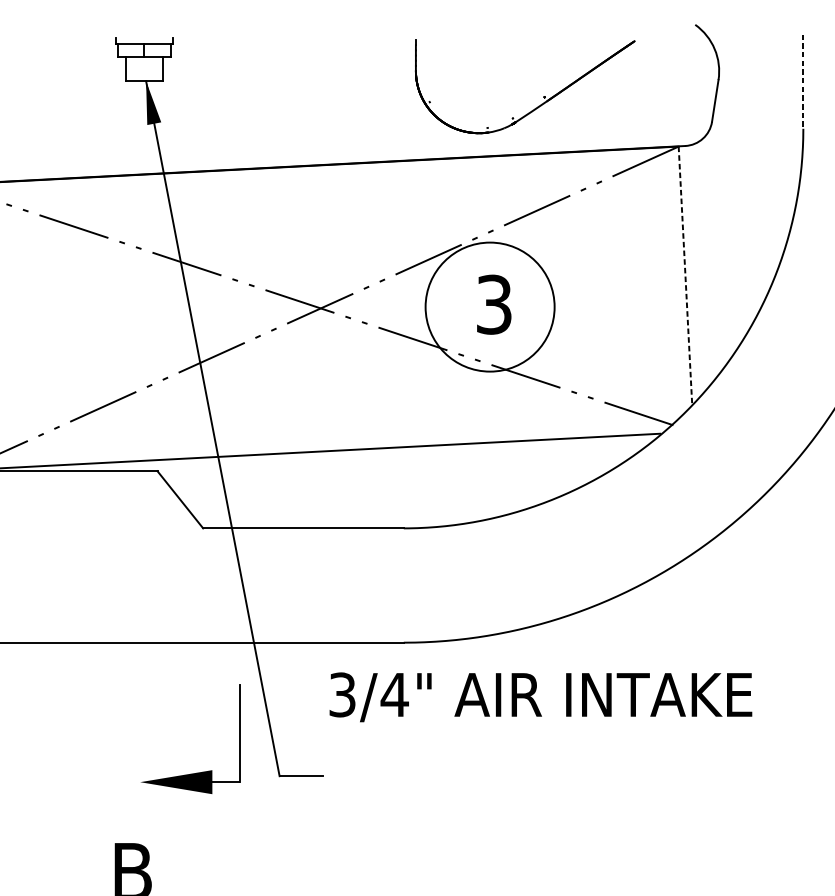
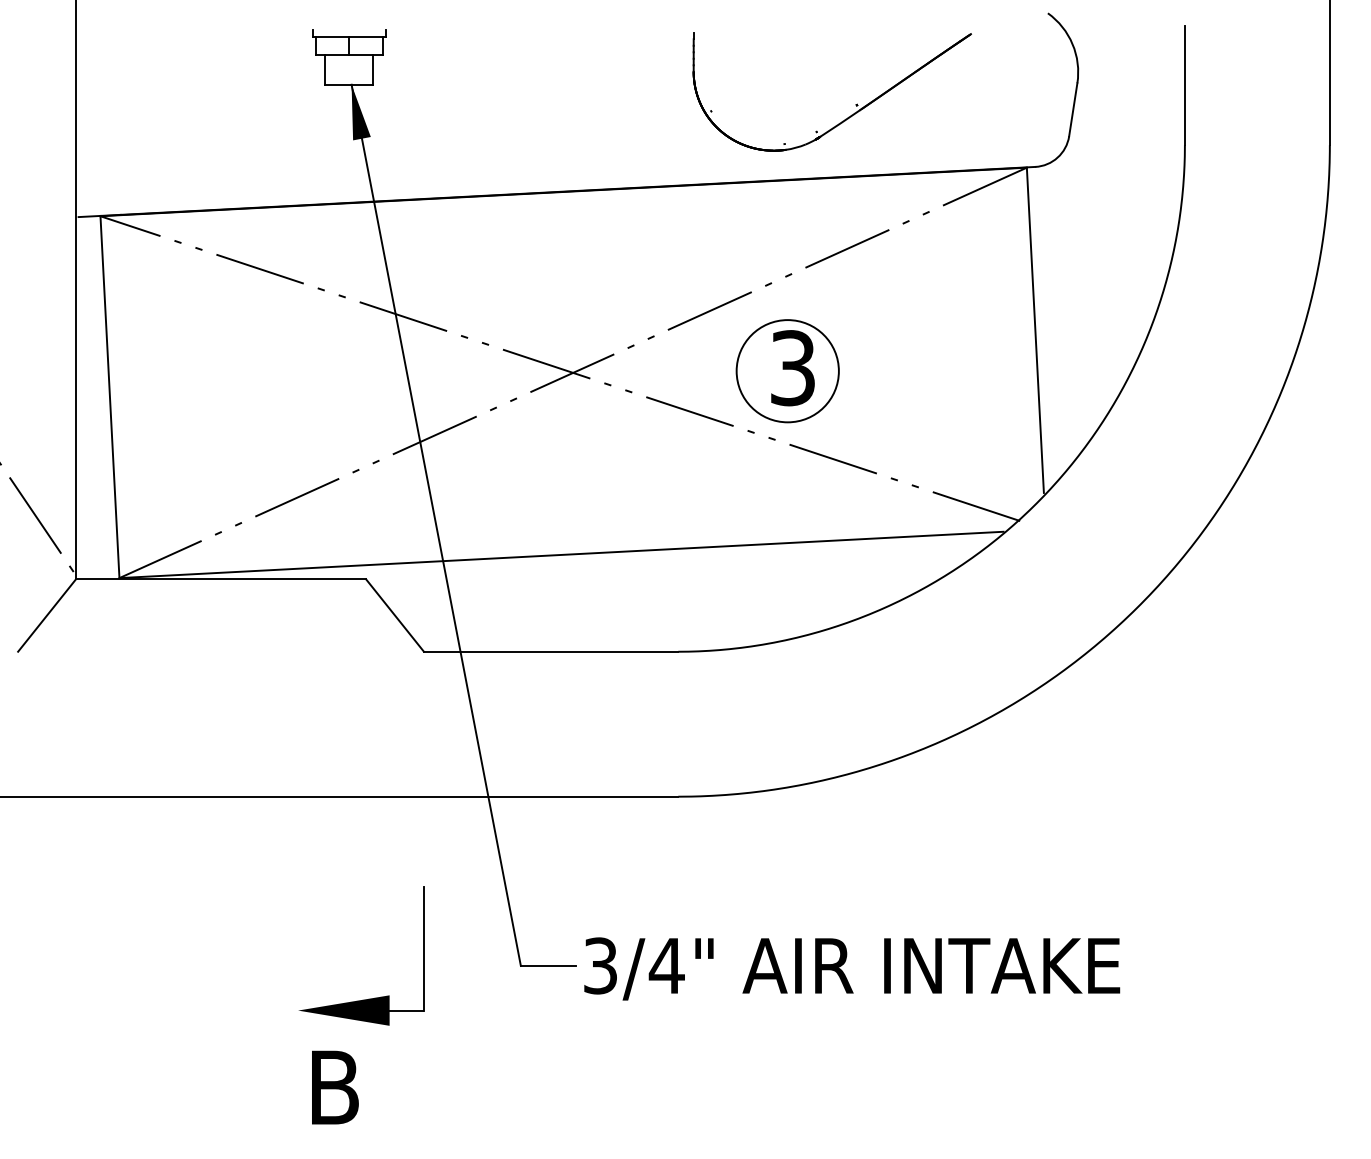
line: (803, 81) -> (1184, 85), dashed -> solid
line: (685, 274) -> (1035, 330), dashed -> solid
circle: (489, 307) -> (787, 371), size x0.62
text: (541, 696) -> (852, 968), moved
part: (195, 772) -> (368, 998), moved

